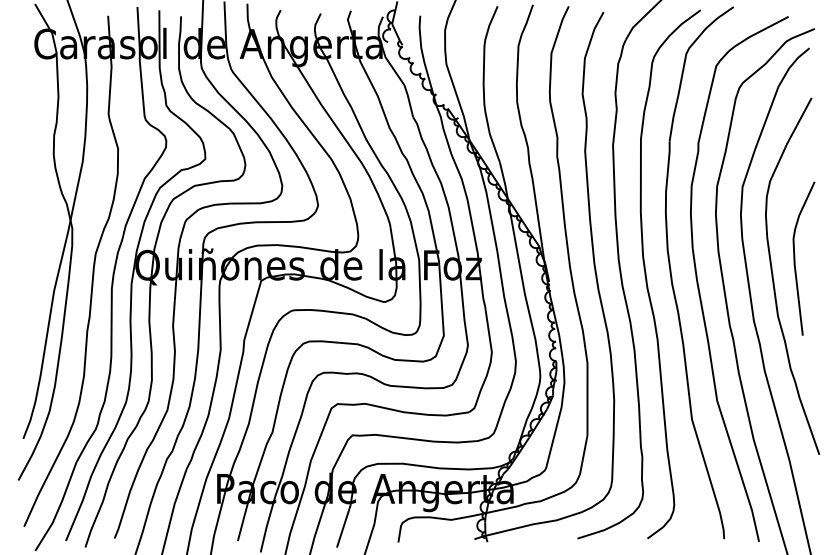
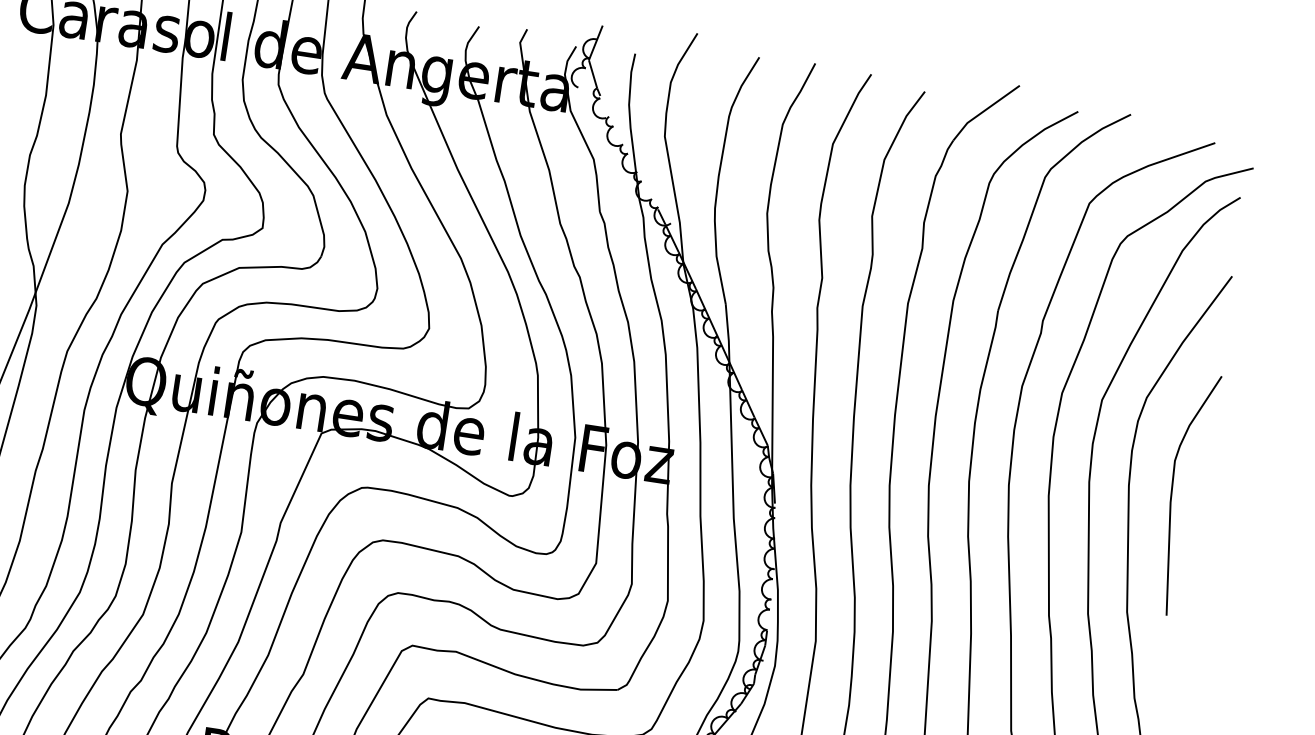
curve: (795, 258) -> (1173, 492), moved

